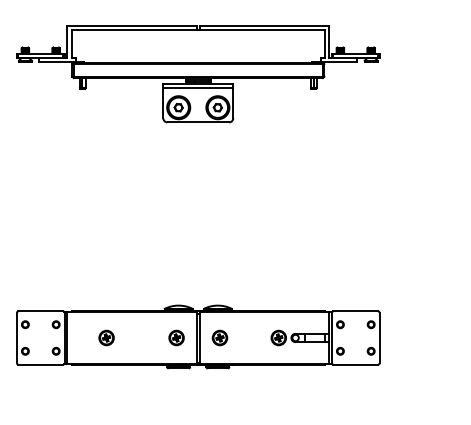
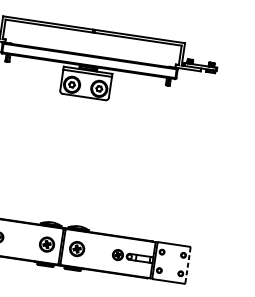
part: (176, 337) -> (46, 244), size x1.4
part: (219, 337) -> (76, 248), size x1.4
line: (379, 337) -> (187, 265), solid -> dashed

